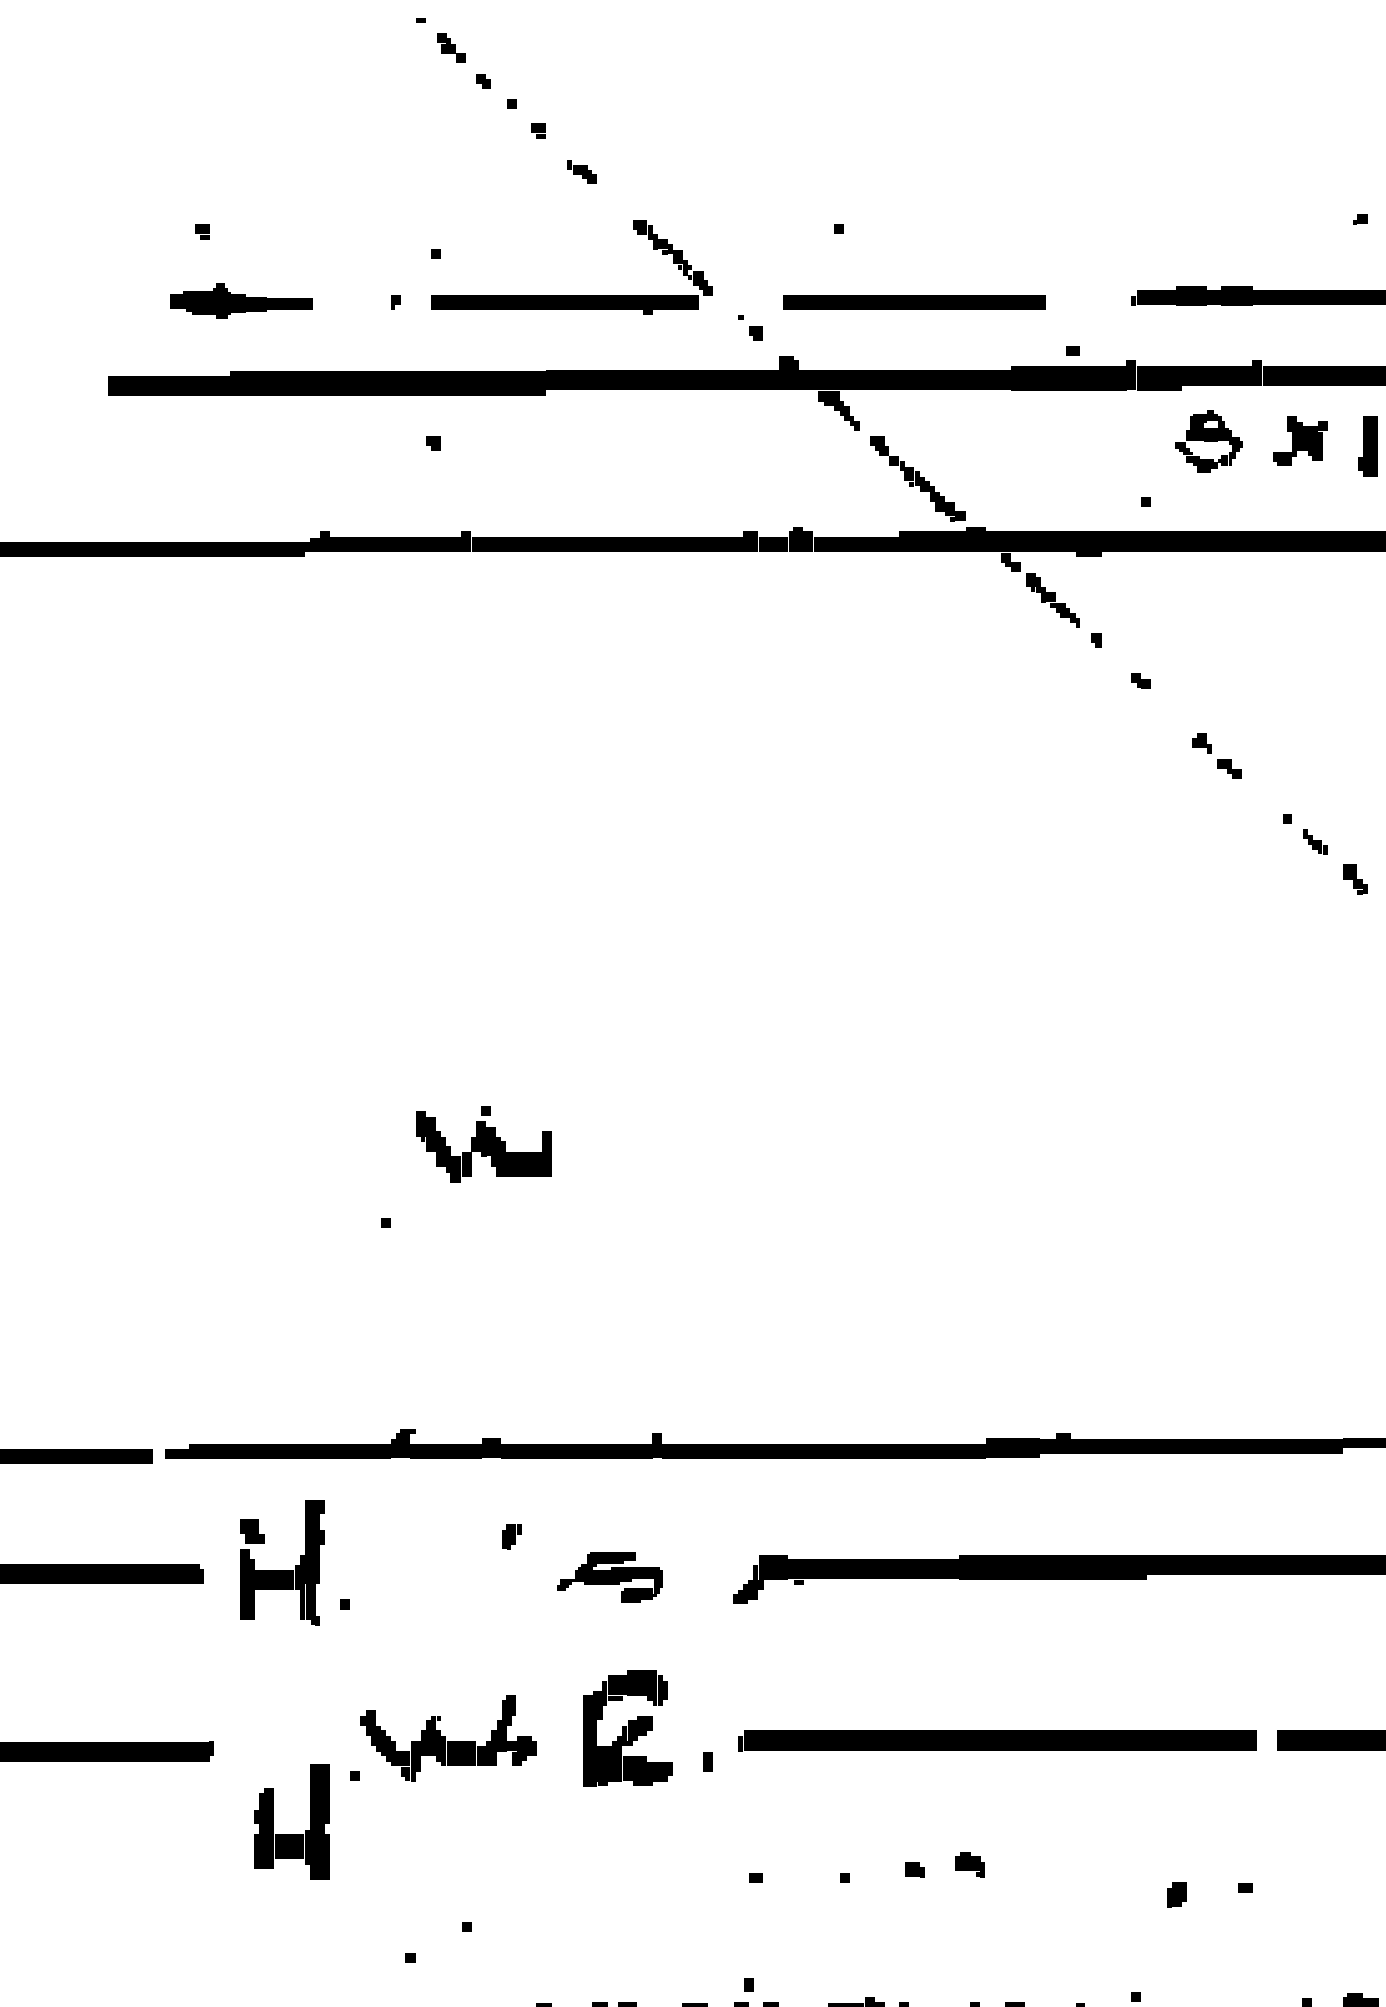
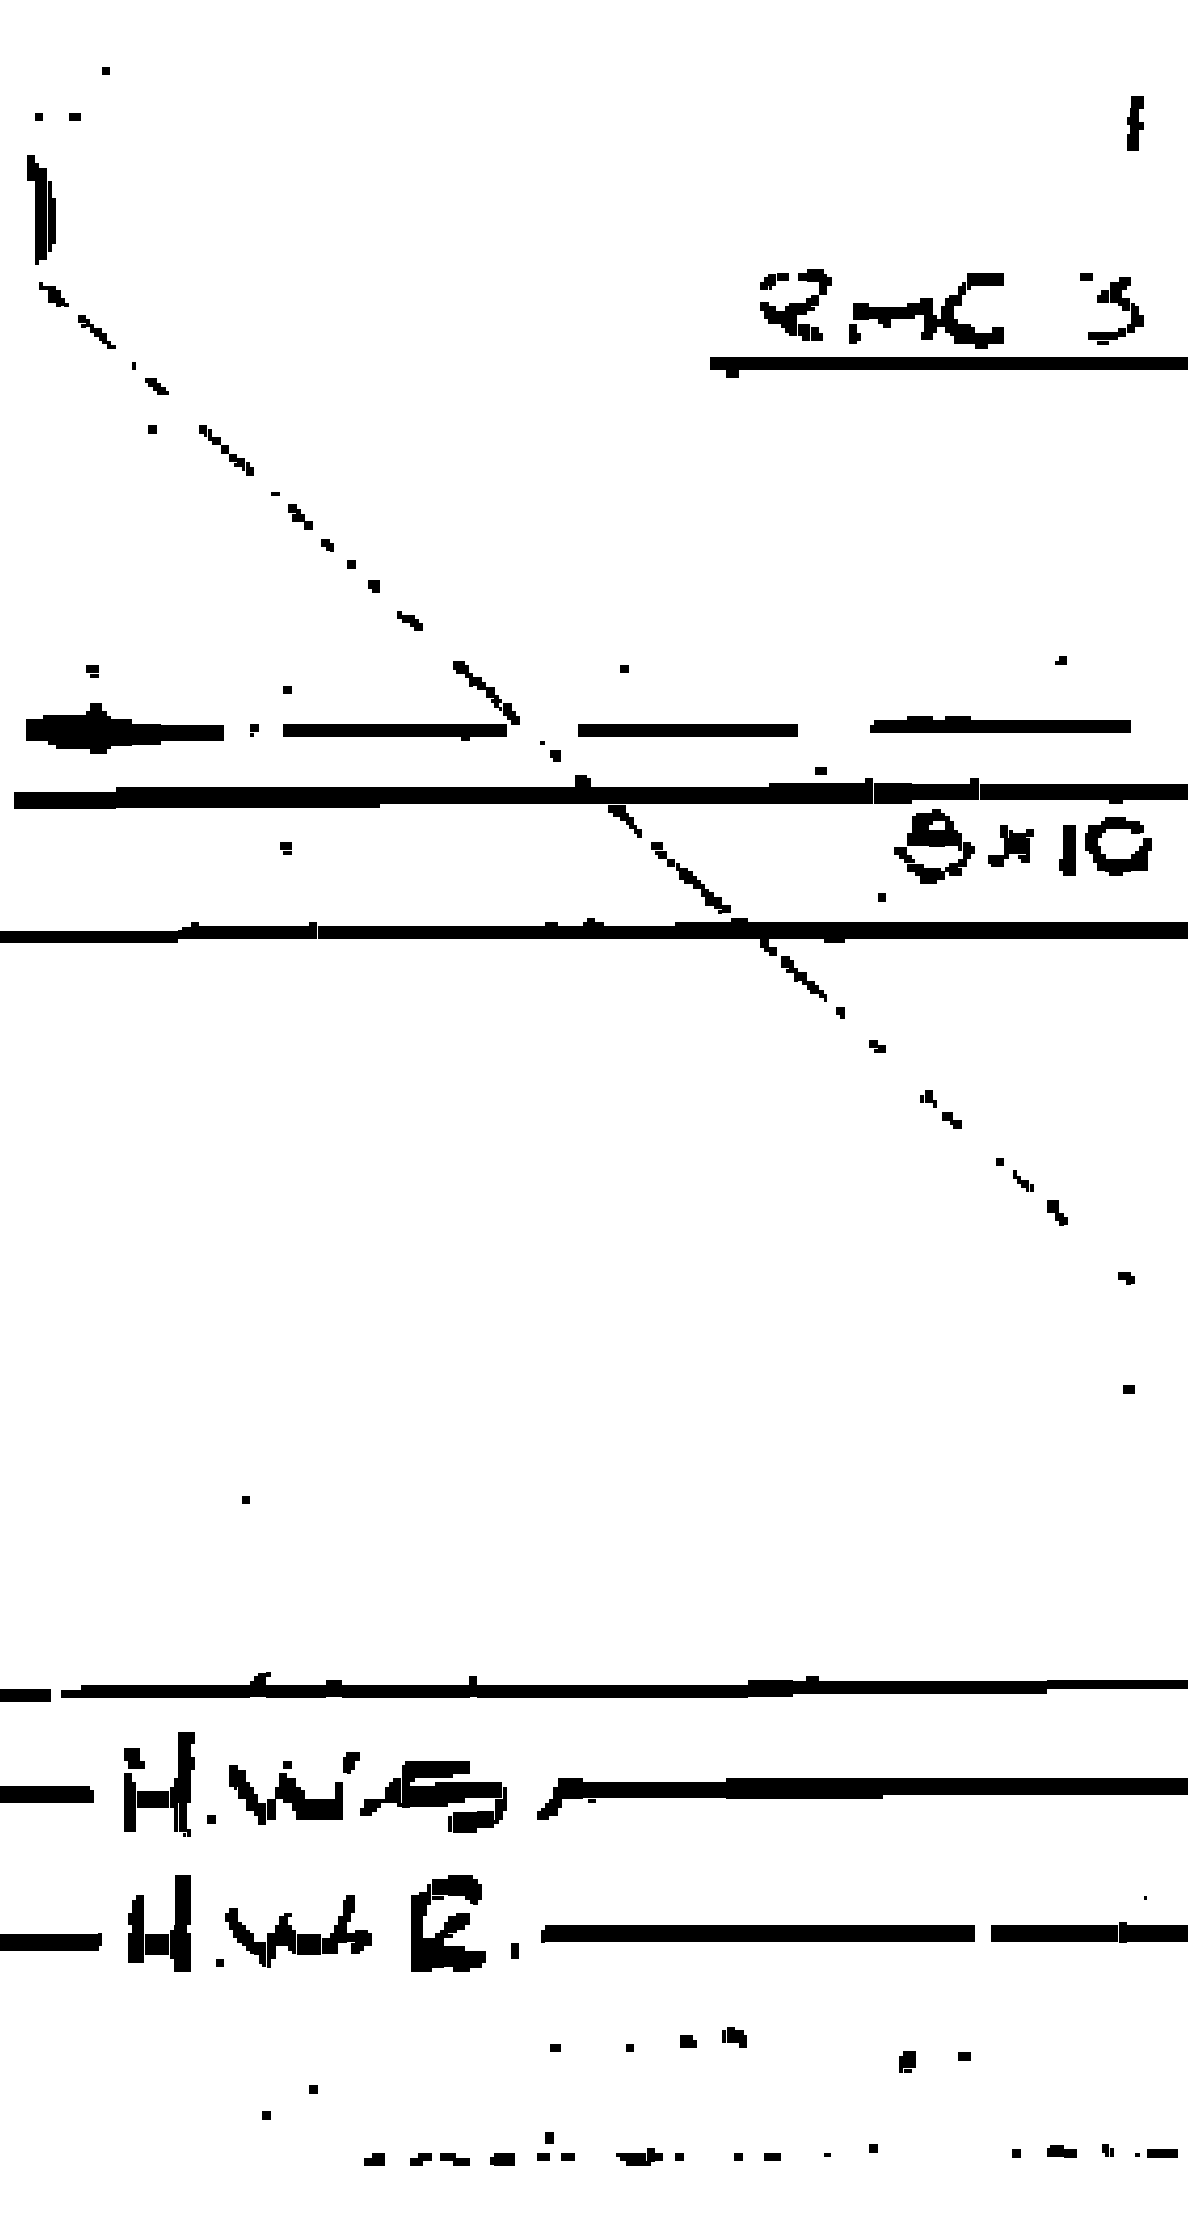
part: (240, 300) -> (124, 728), size x1.67
part: (1208, 441) -> (934, 846), size x1.43
part: (483, 1144) -> (285, 1792), moved
part: (610, 1576) -> (433, 1796), size x1.67
part: (292, 1835) -> (159, 1934), moved

